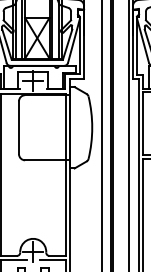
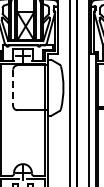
line: (19, 128) -> (13, 88), solid -> dashed

